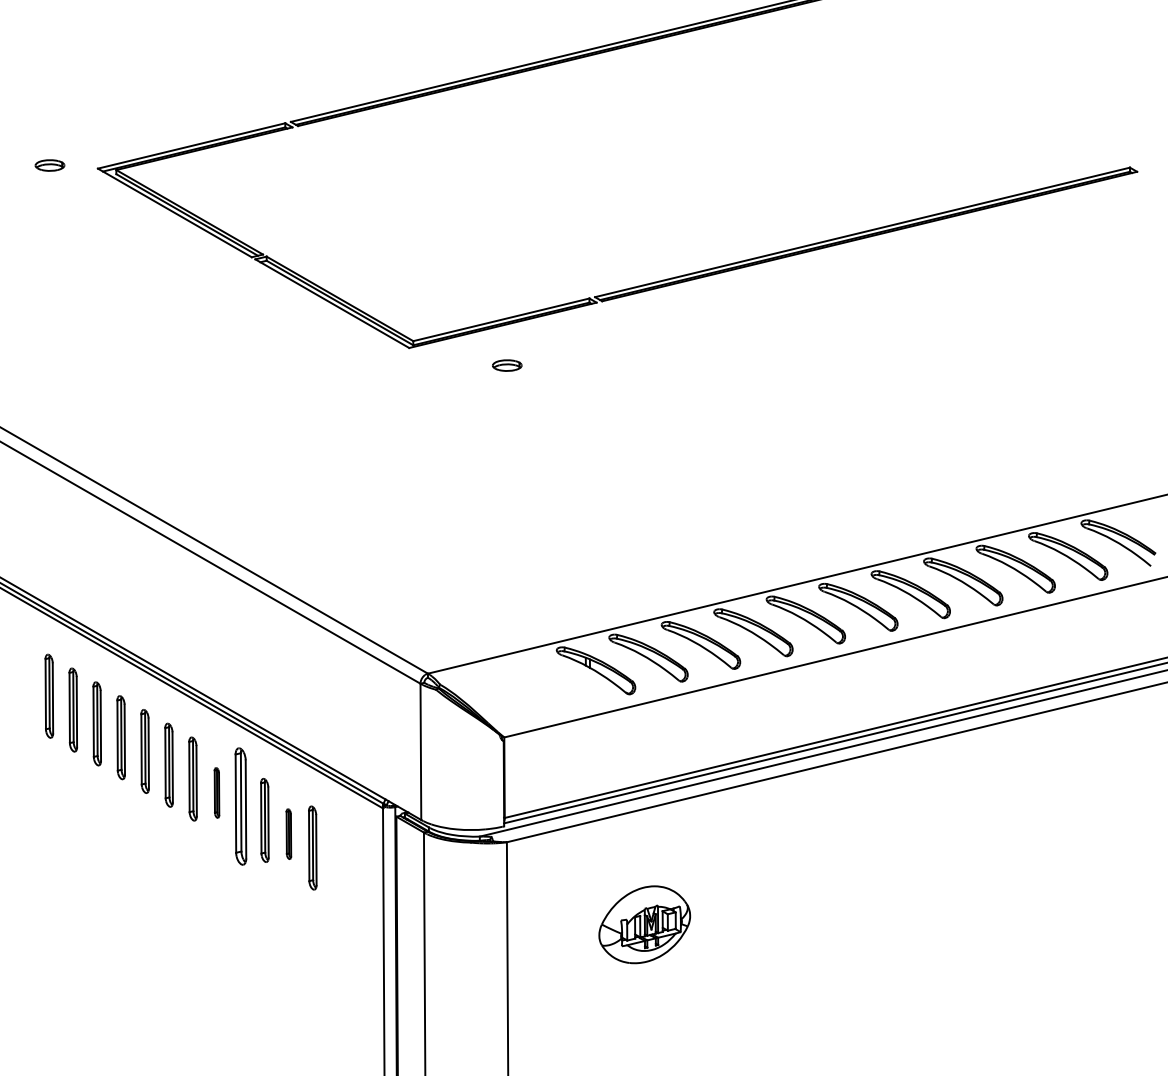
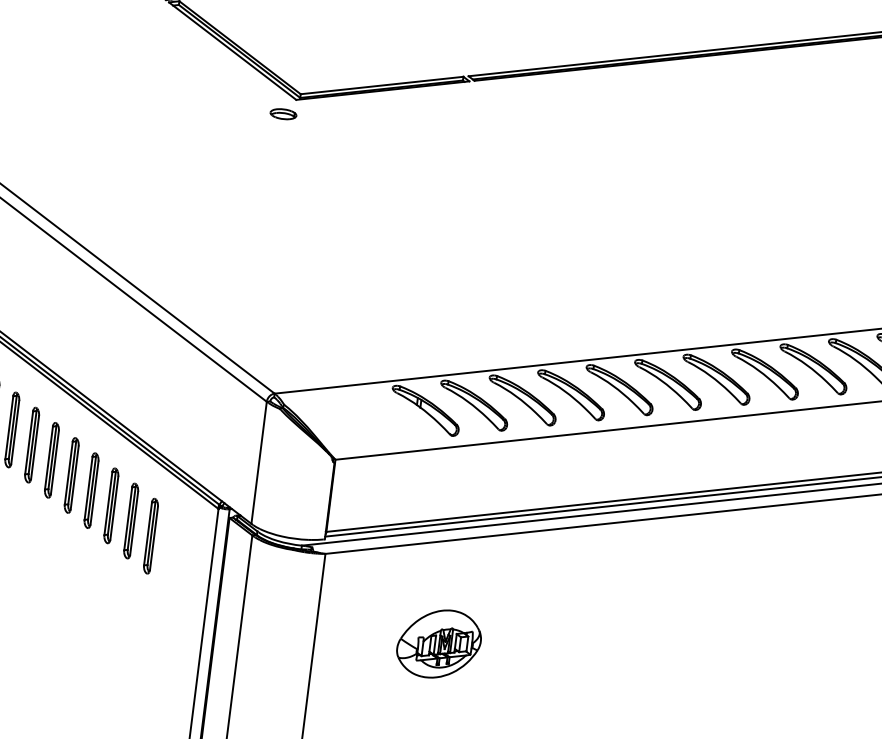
part: (507, 365) -> (283, 114), moved
part: (216, 792) -> (71, 475), size x1.67
part: (240, 806) -> (91, 490), size x0.71
part: (288, 833) -> (130, 520), size x1.67

